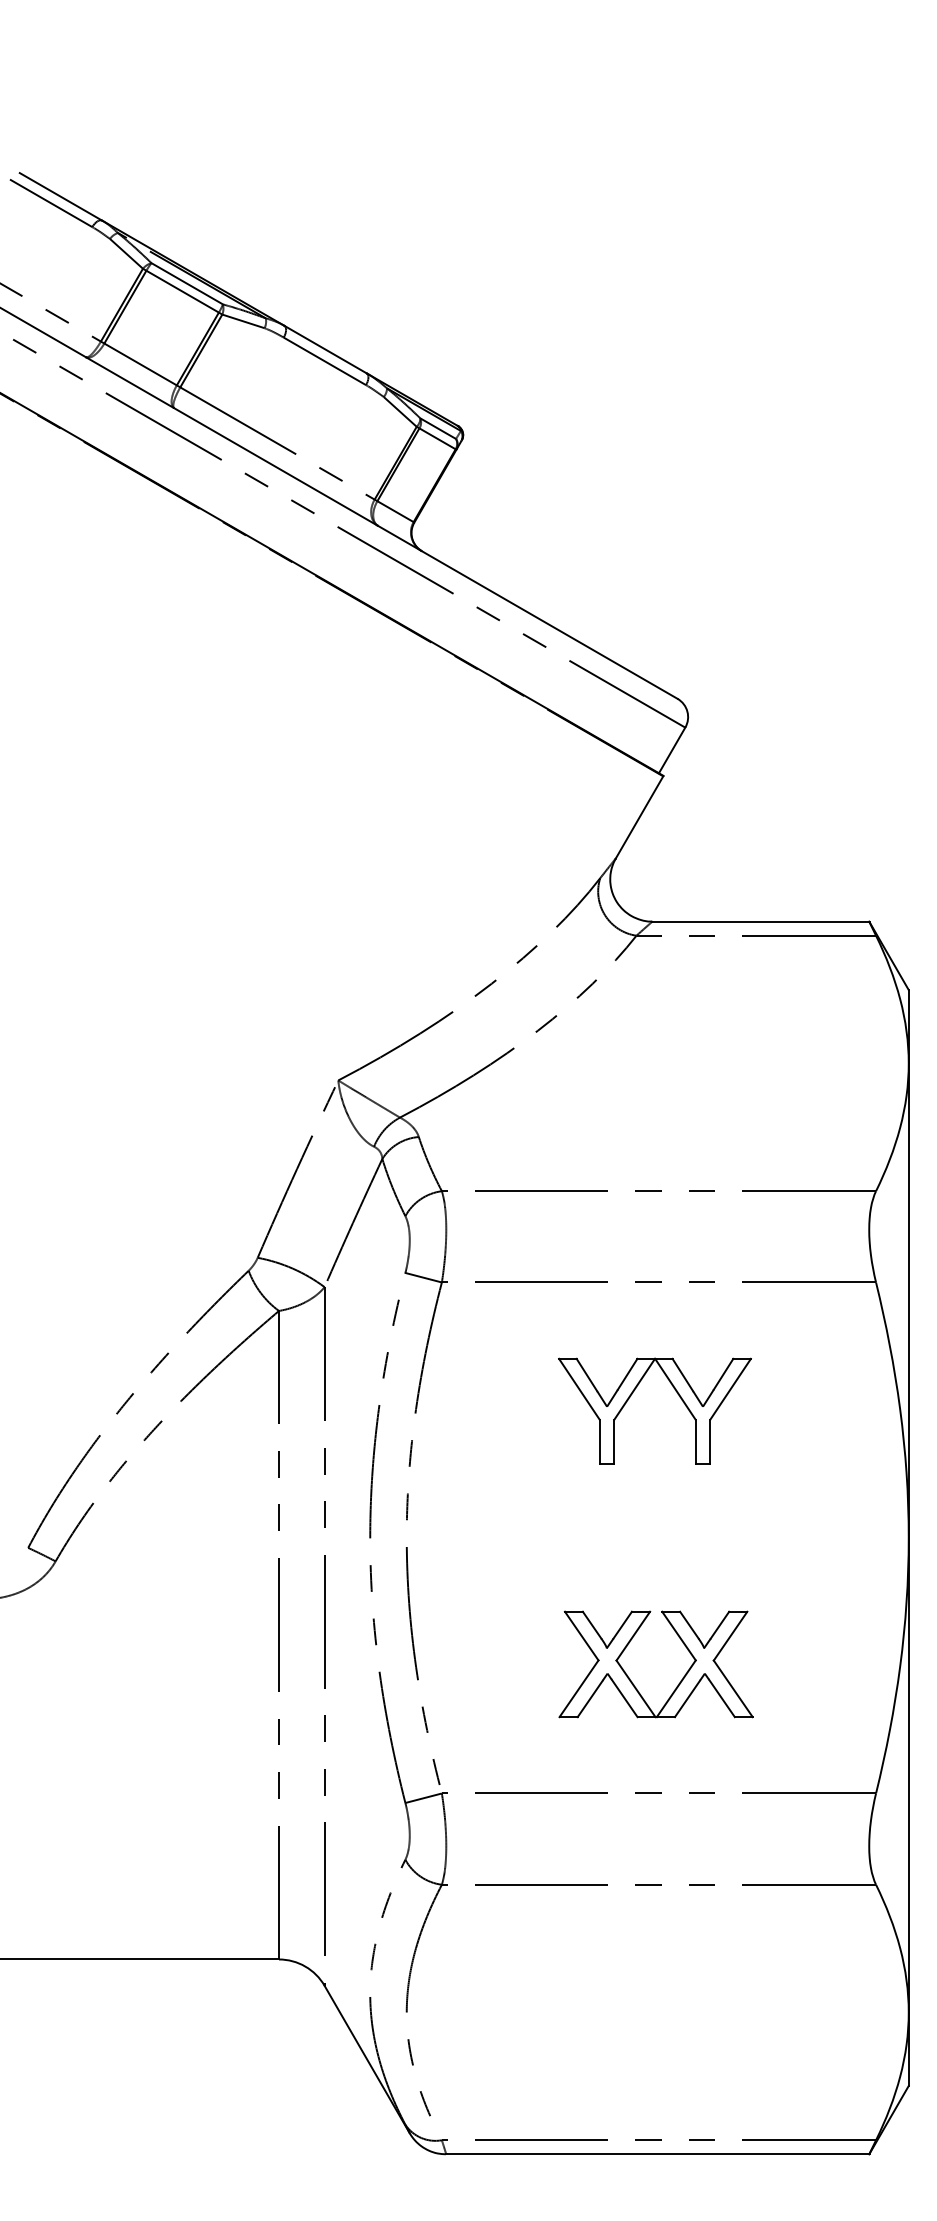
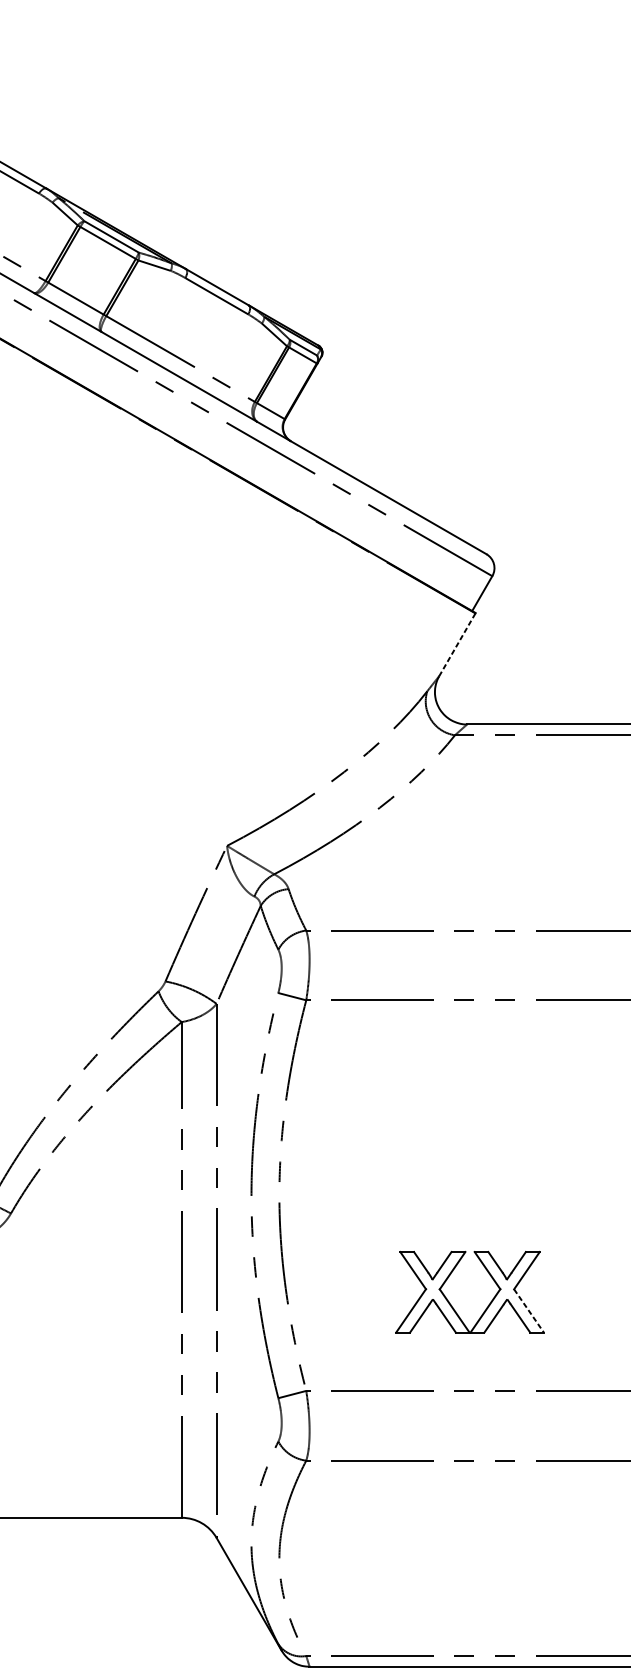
line: (639, 817) -> (457, 644), solid -> dashed
part: (632, 1394) -> (451, 1085), removed
line: (733, 1689) -> (529, 1311), solid -> dashed

